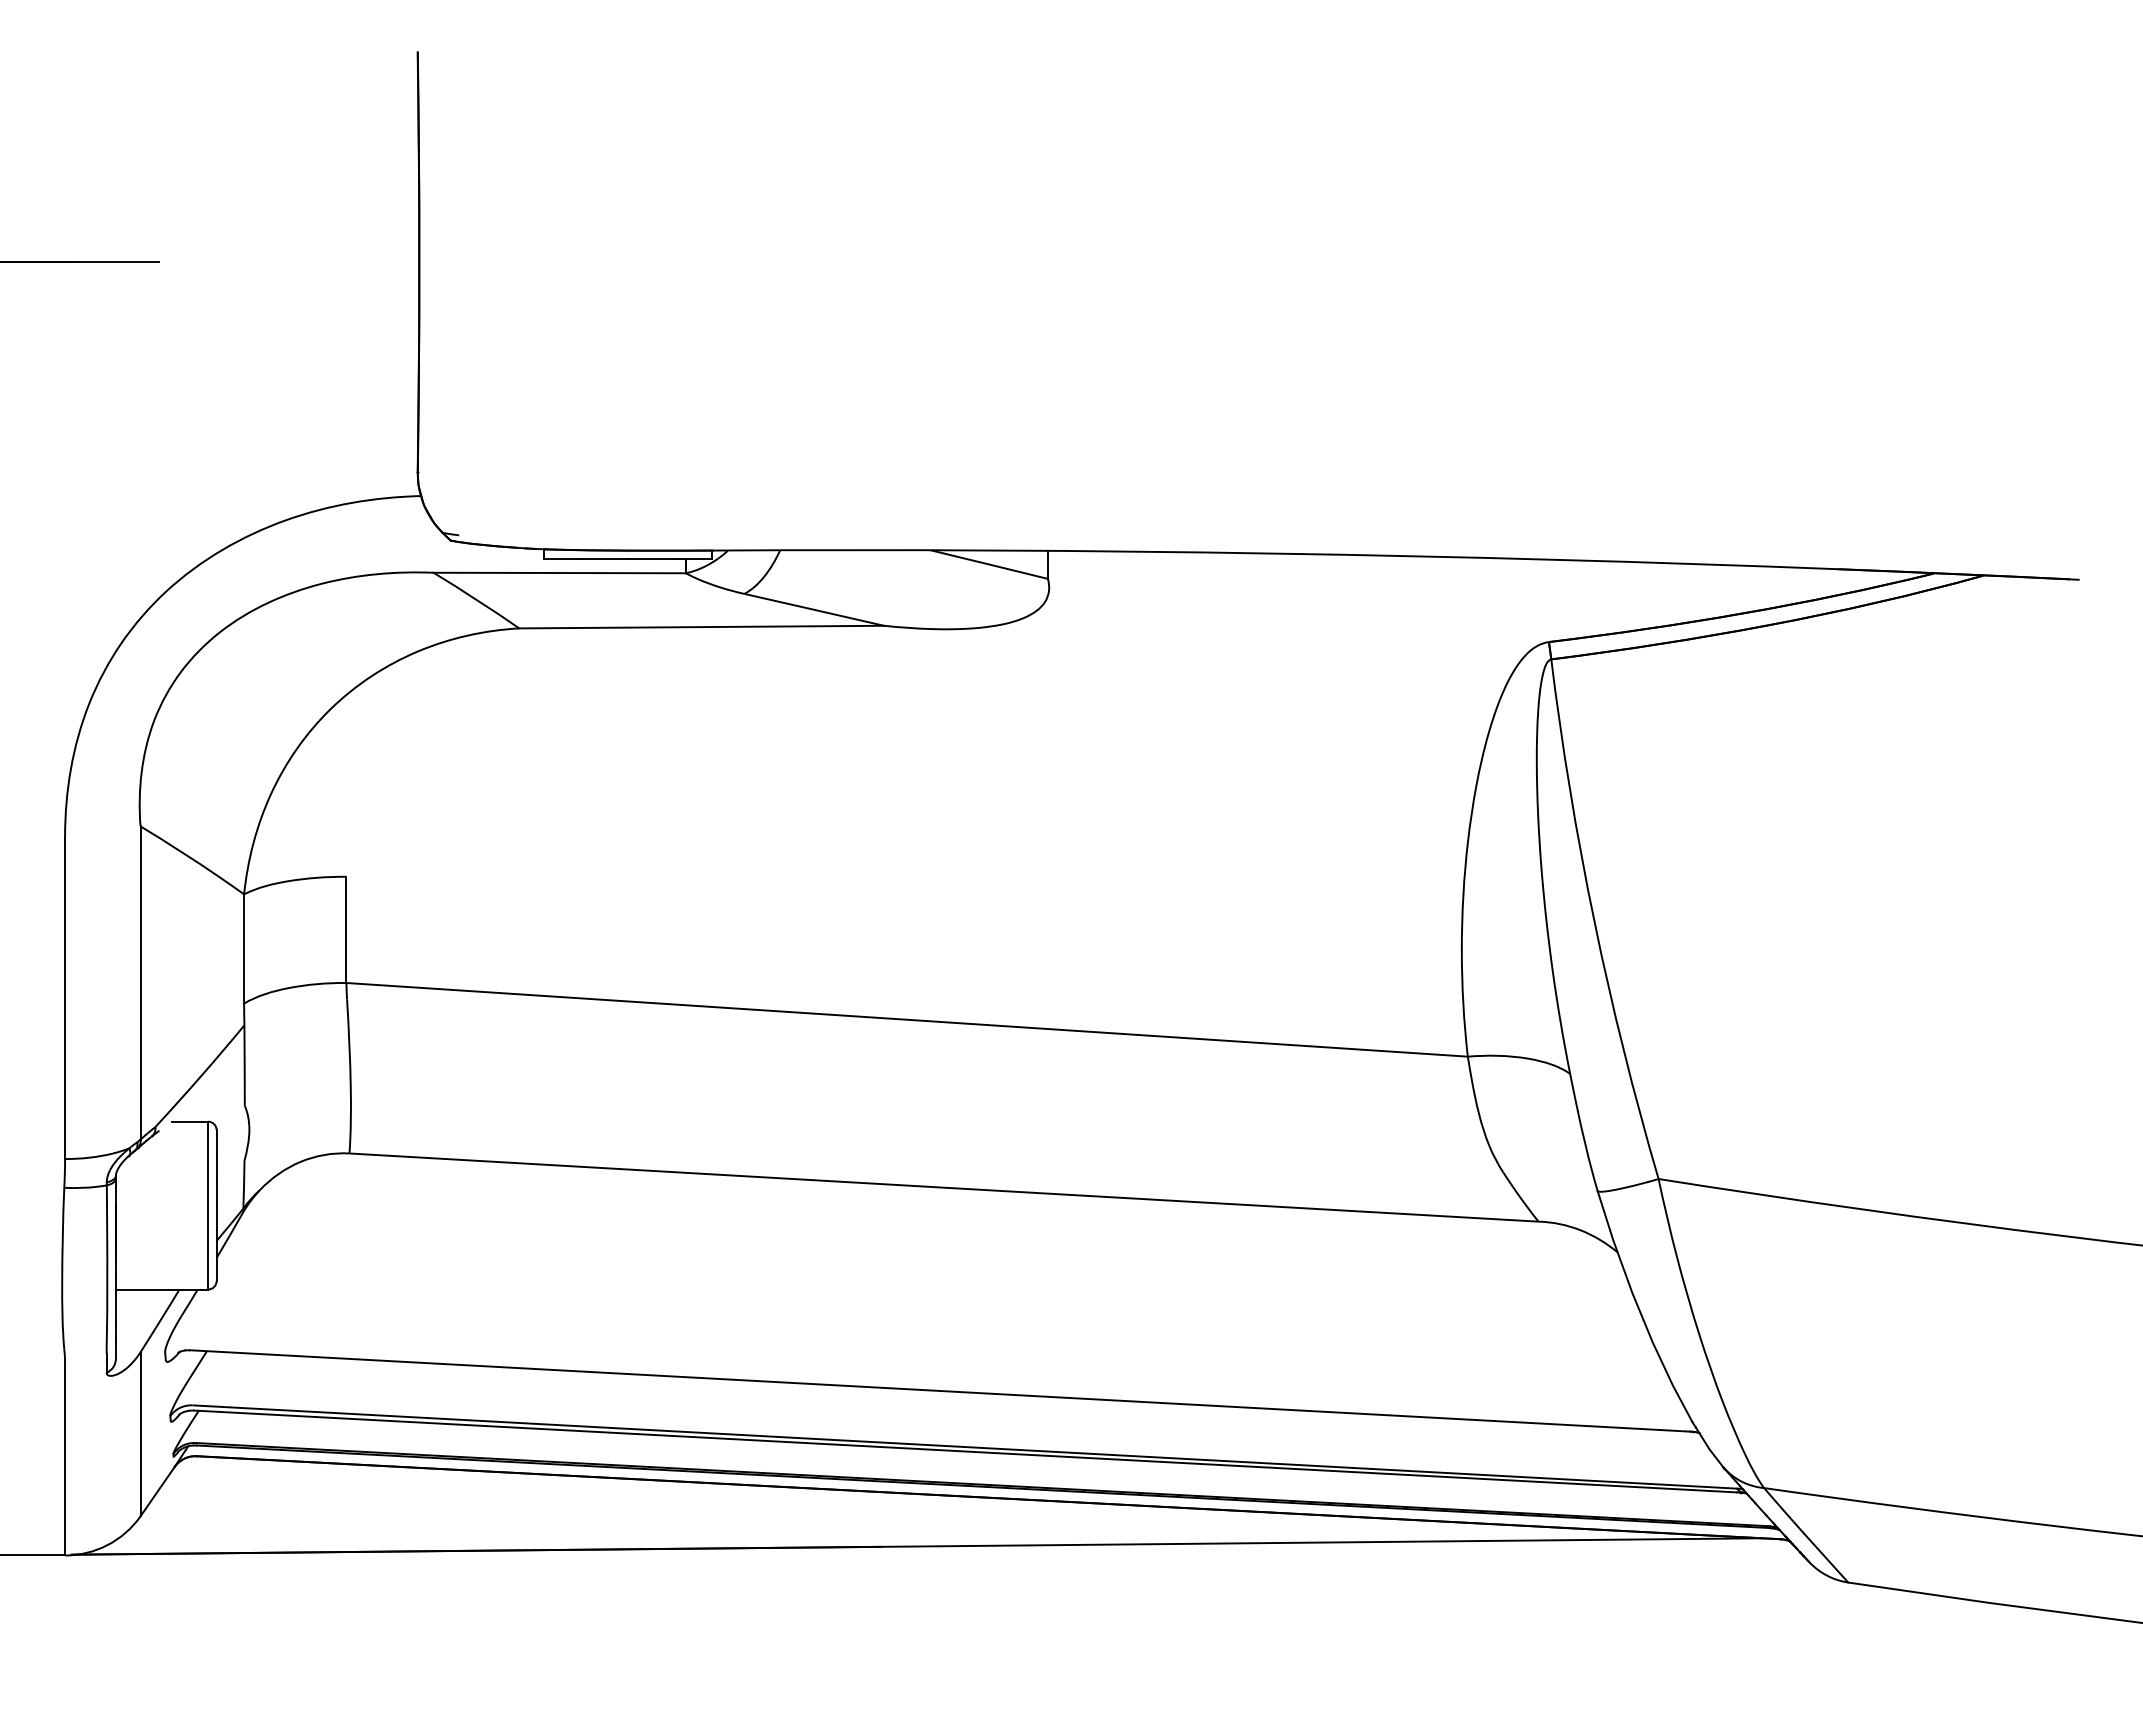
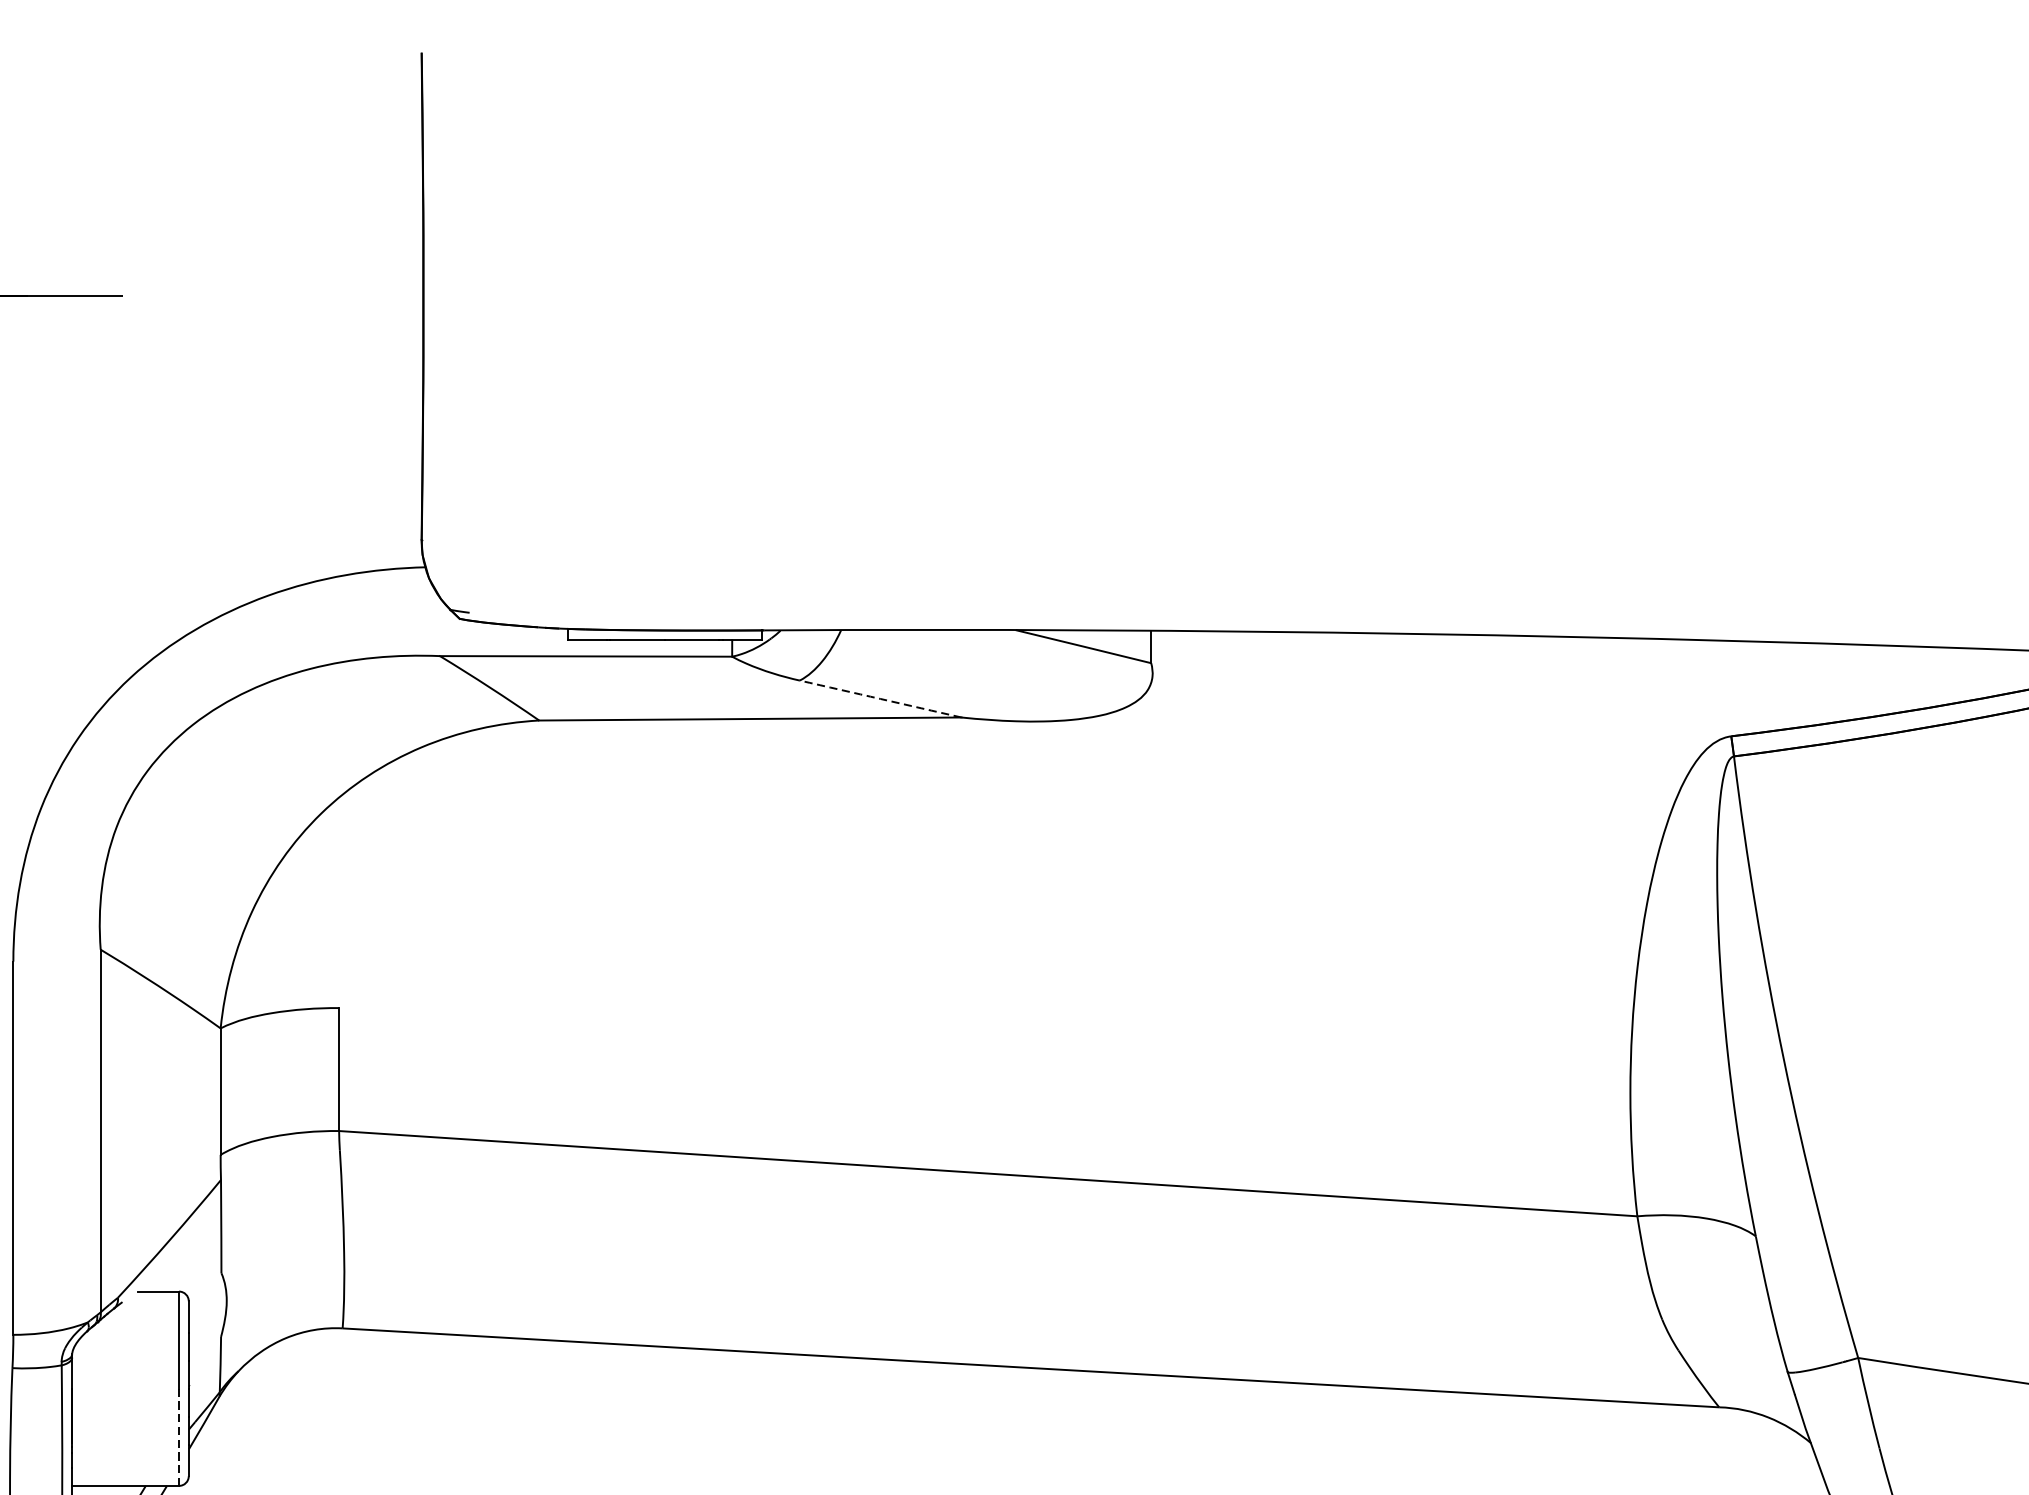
arc: (814, 609) -> (880, 698), solid -> dashed
line: (208, 1247) -> (179, 1437), solid -> dashed

